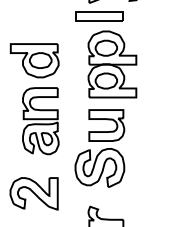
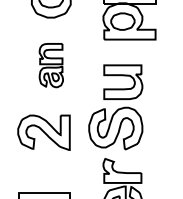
part: (40, 121) -> (50, 65), size x0.6
part: (99, 148) -> (115, 107), moved
part: (33, 193) -> (43, 132), moved

